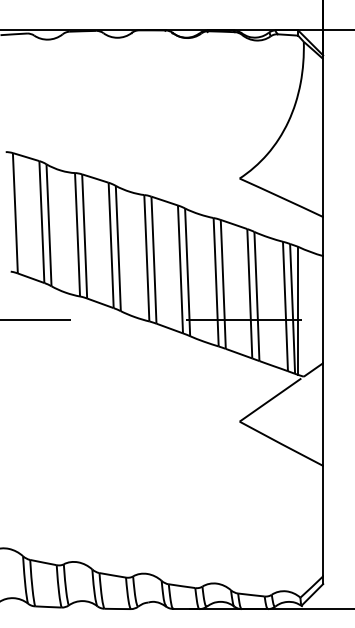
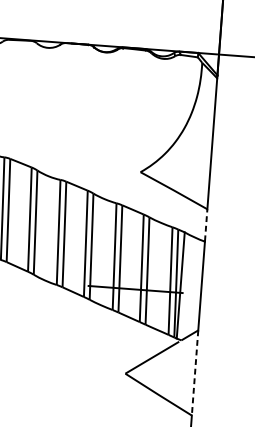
line: (323, 235) -> (206, 224), solid -> dashed
line: (323, 415) -> (195, 373), solid -> dashed

